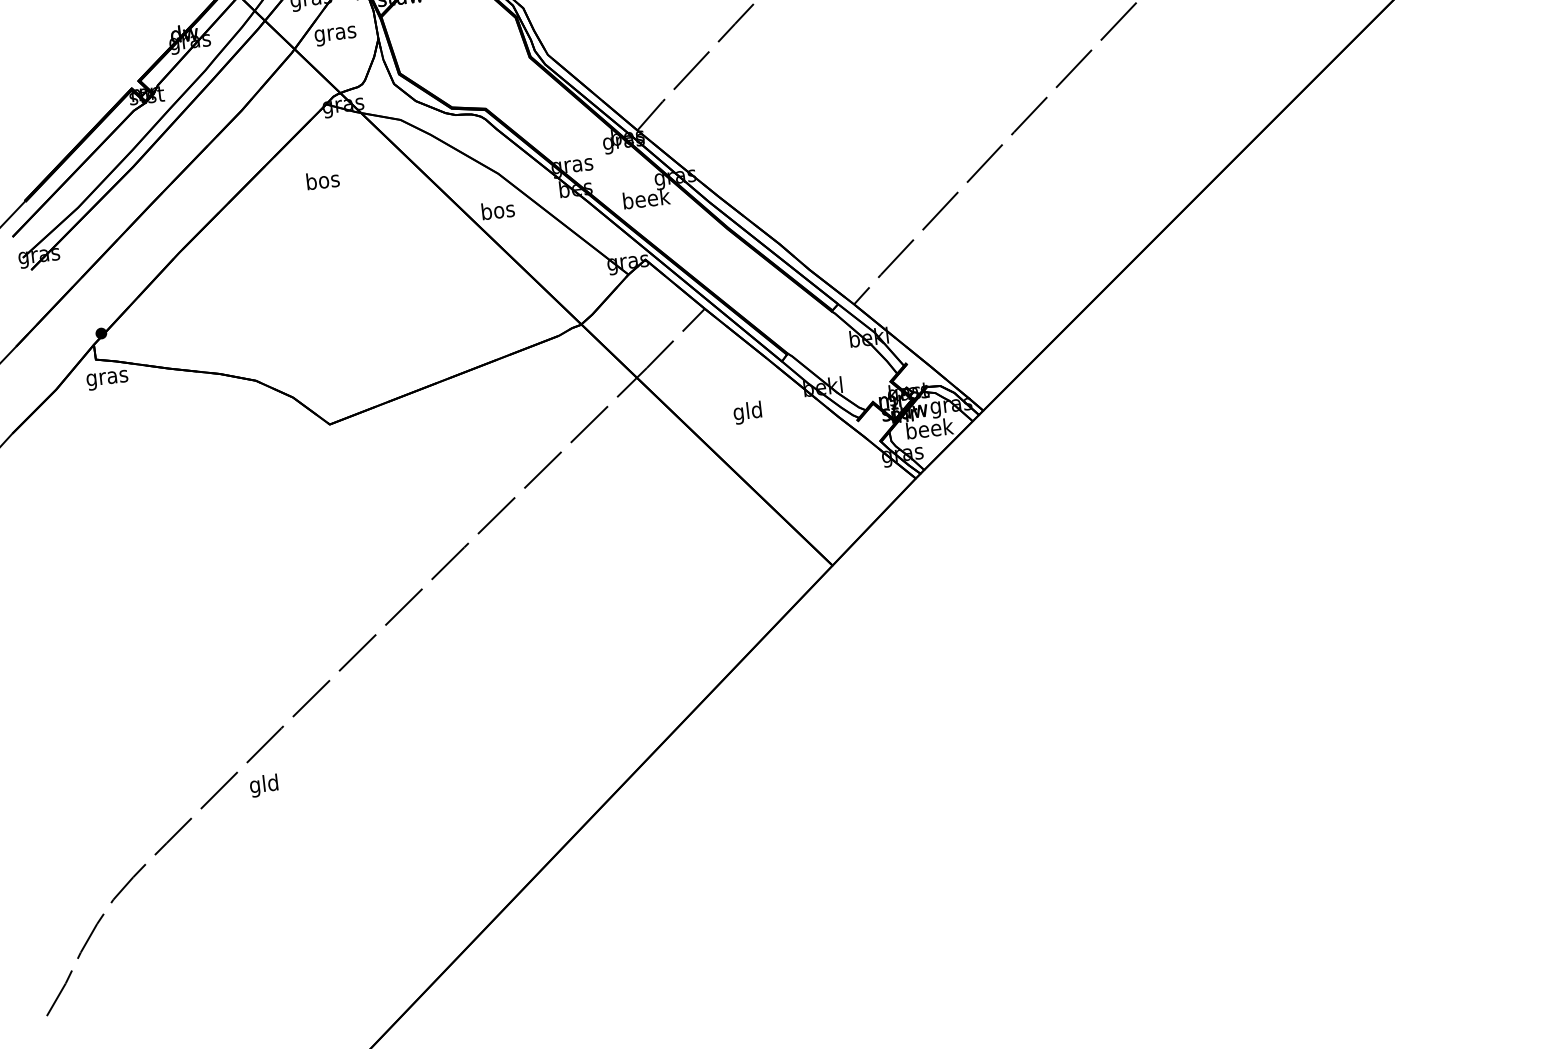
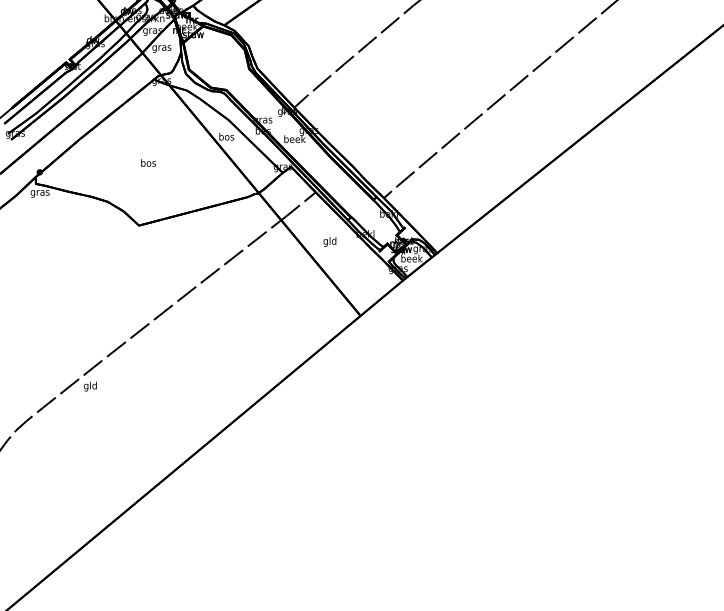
text: (322, 179) -> (148, 162), moved

